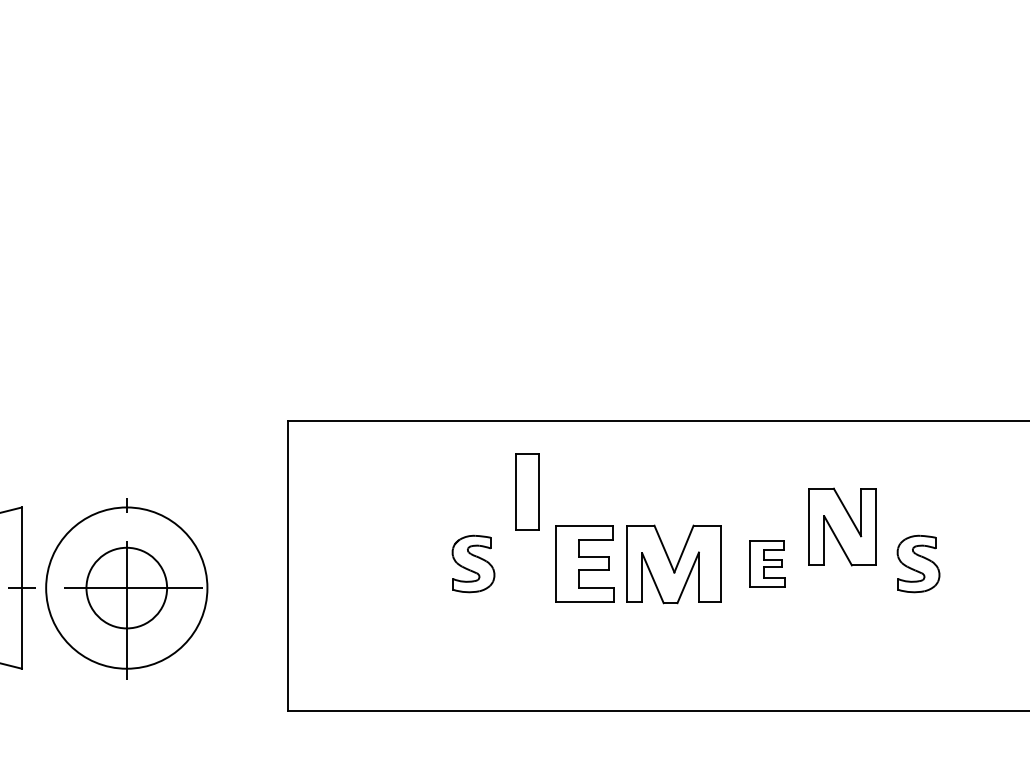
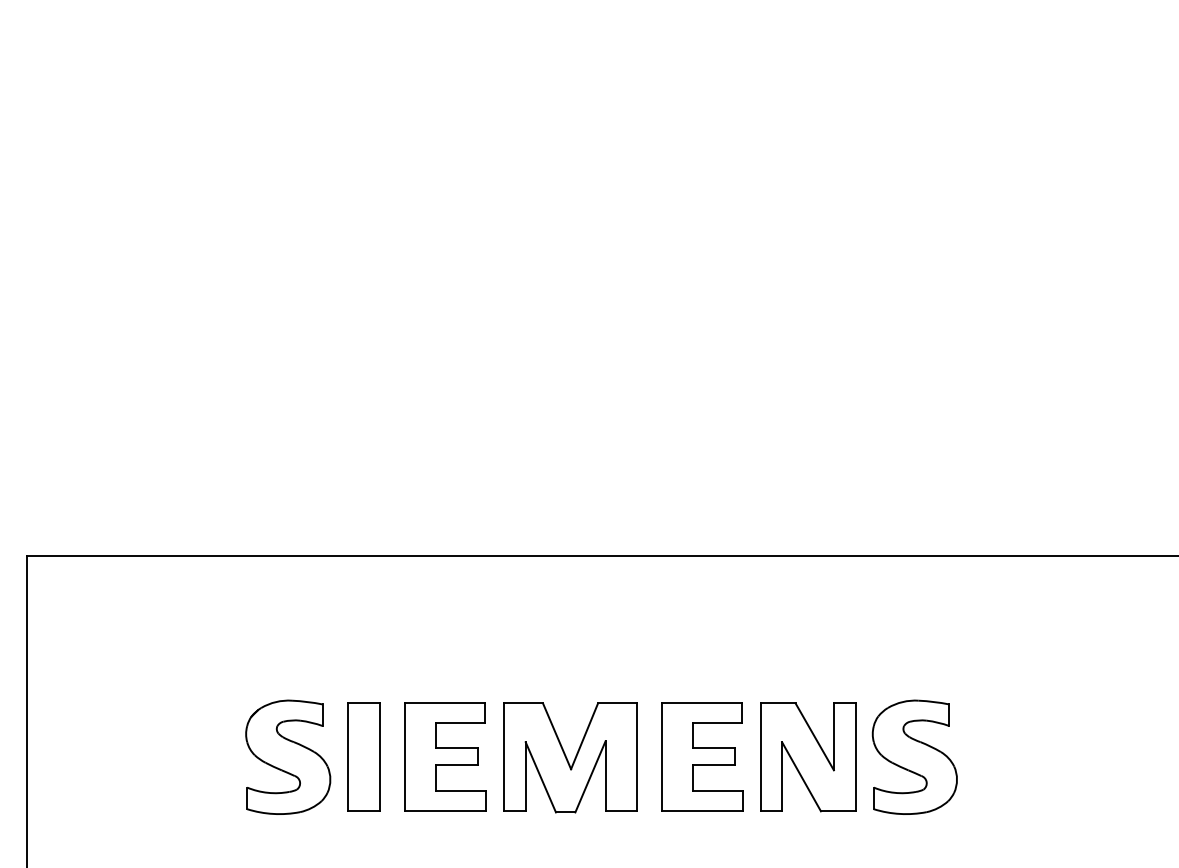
part: (527, 491) -> (364, 756), moved
part: (842, 526) -> (807, 756), moved
part: (473, 563) -> (288, 756), size x1.43
part: (767, 563) -> (702, 756), size x1.67
part: (918, 563) -> (914, 756), size x1.43

